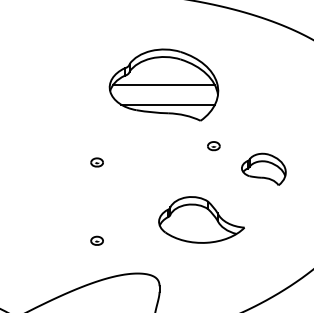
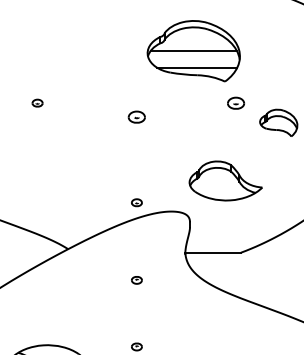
part: (214, 145) -> (236, 102), size x1.6
part: (96, 161) -> (136, 116), size x1.6
part: (201, 219) -> (225, 180), moved
part: (96, 240) -> (136, 202), moved

